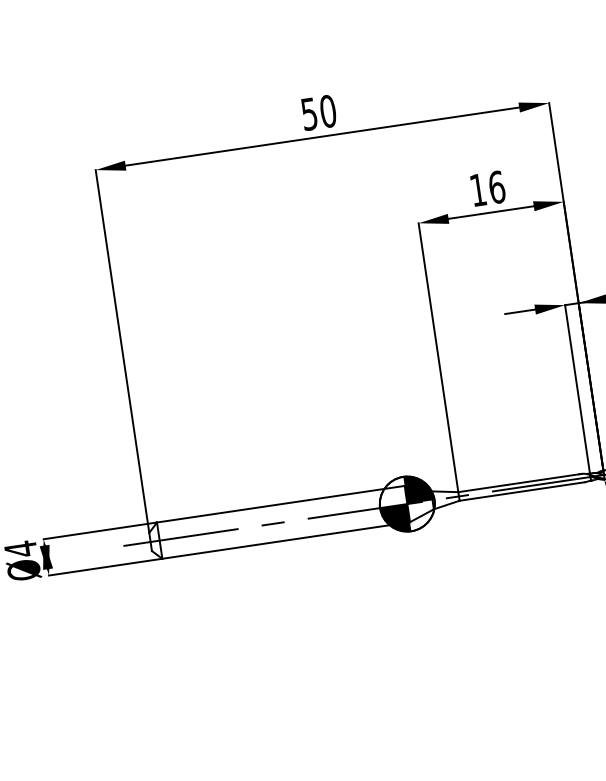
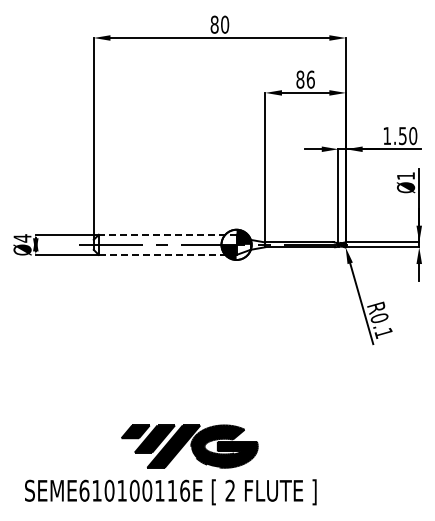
text: (309, 113) -> (214, 24), 50 -> 80
text: (478, 189) -> (300, 79), 16 -> 86
line: (280, 503) -> (167, 234), solid -> dashed
line: (285, 539) -> (167, 254), solid -> dashed

